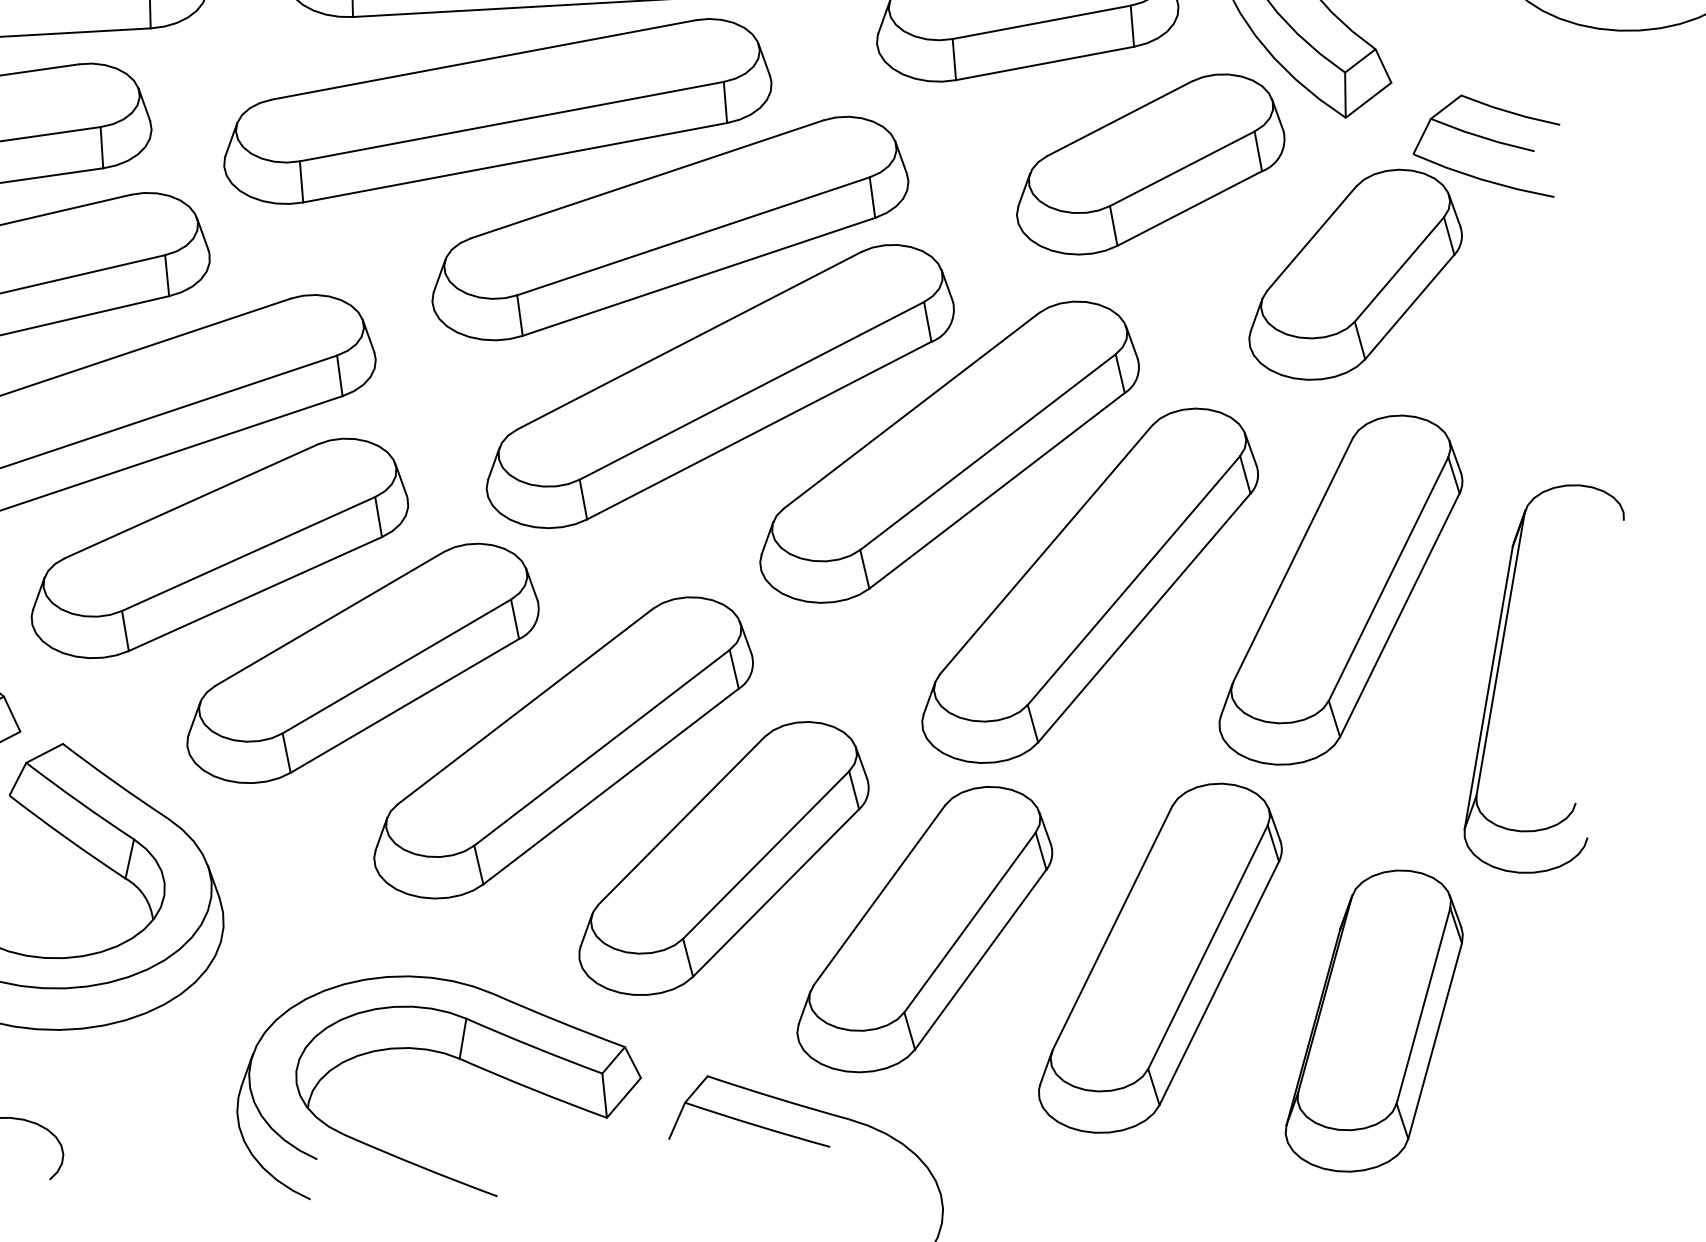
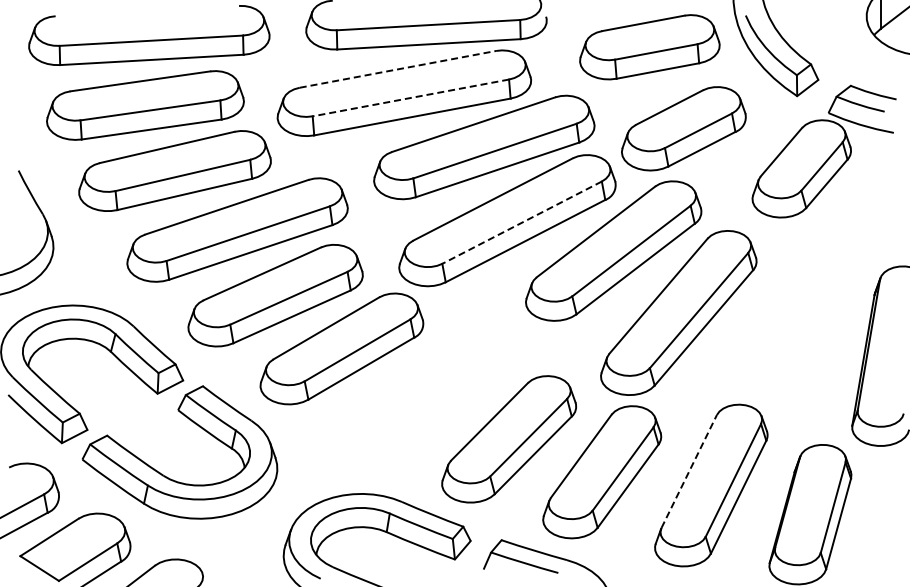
line: (482, 60) -> (397, 69), solid -> dashed
line: (511, 120) -> (410, 97), solid -> dashed
part: (1149, 163) -> (683, 128), moved
line: (752, 390) -> (522, 222), solid -> dashed
part: (1339, 589) -> (794, 314), removed
part: (562, 746) -> (434, 387), removed
line: (1113, 927) -> (689, 471), solid -> dashed

